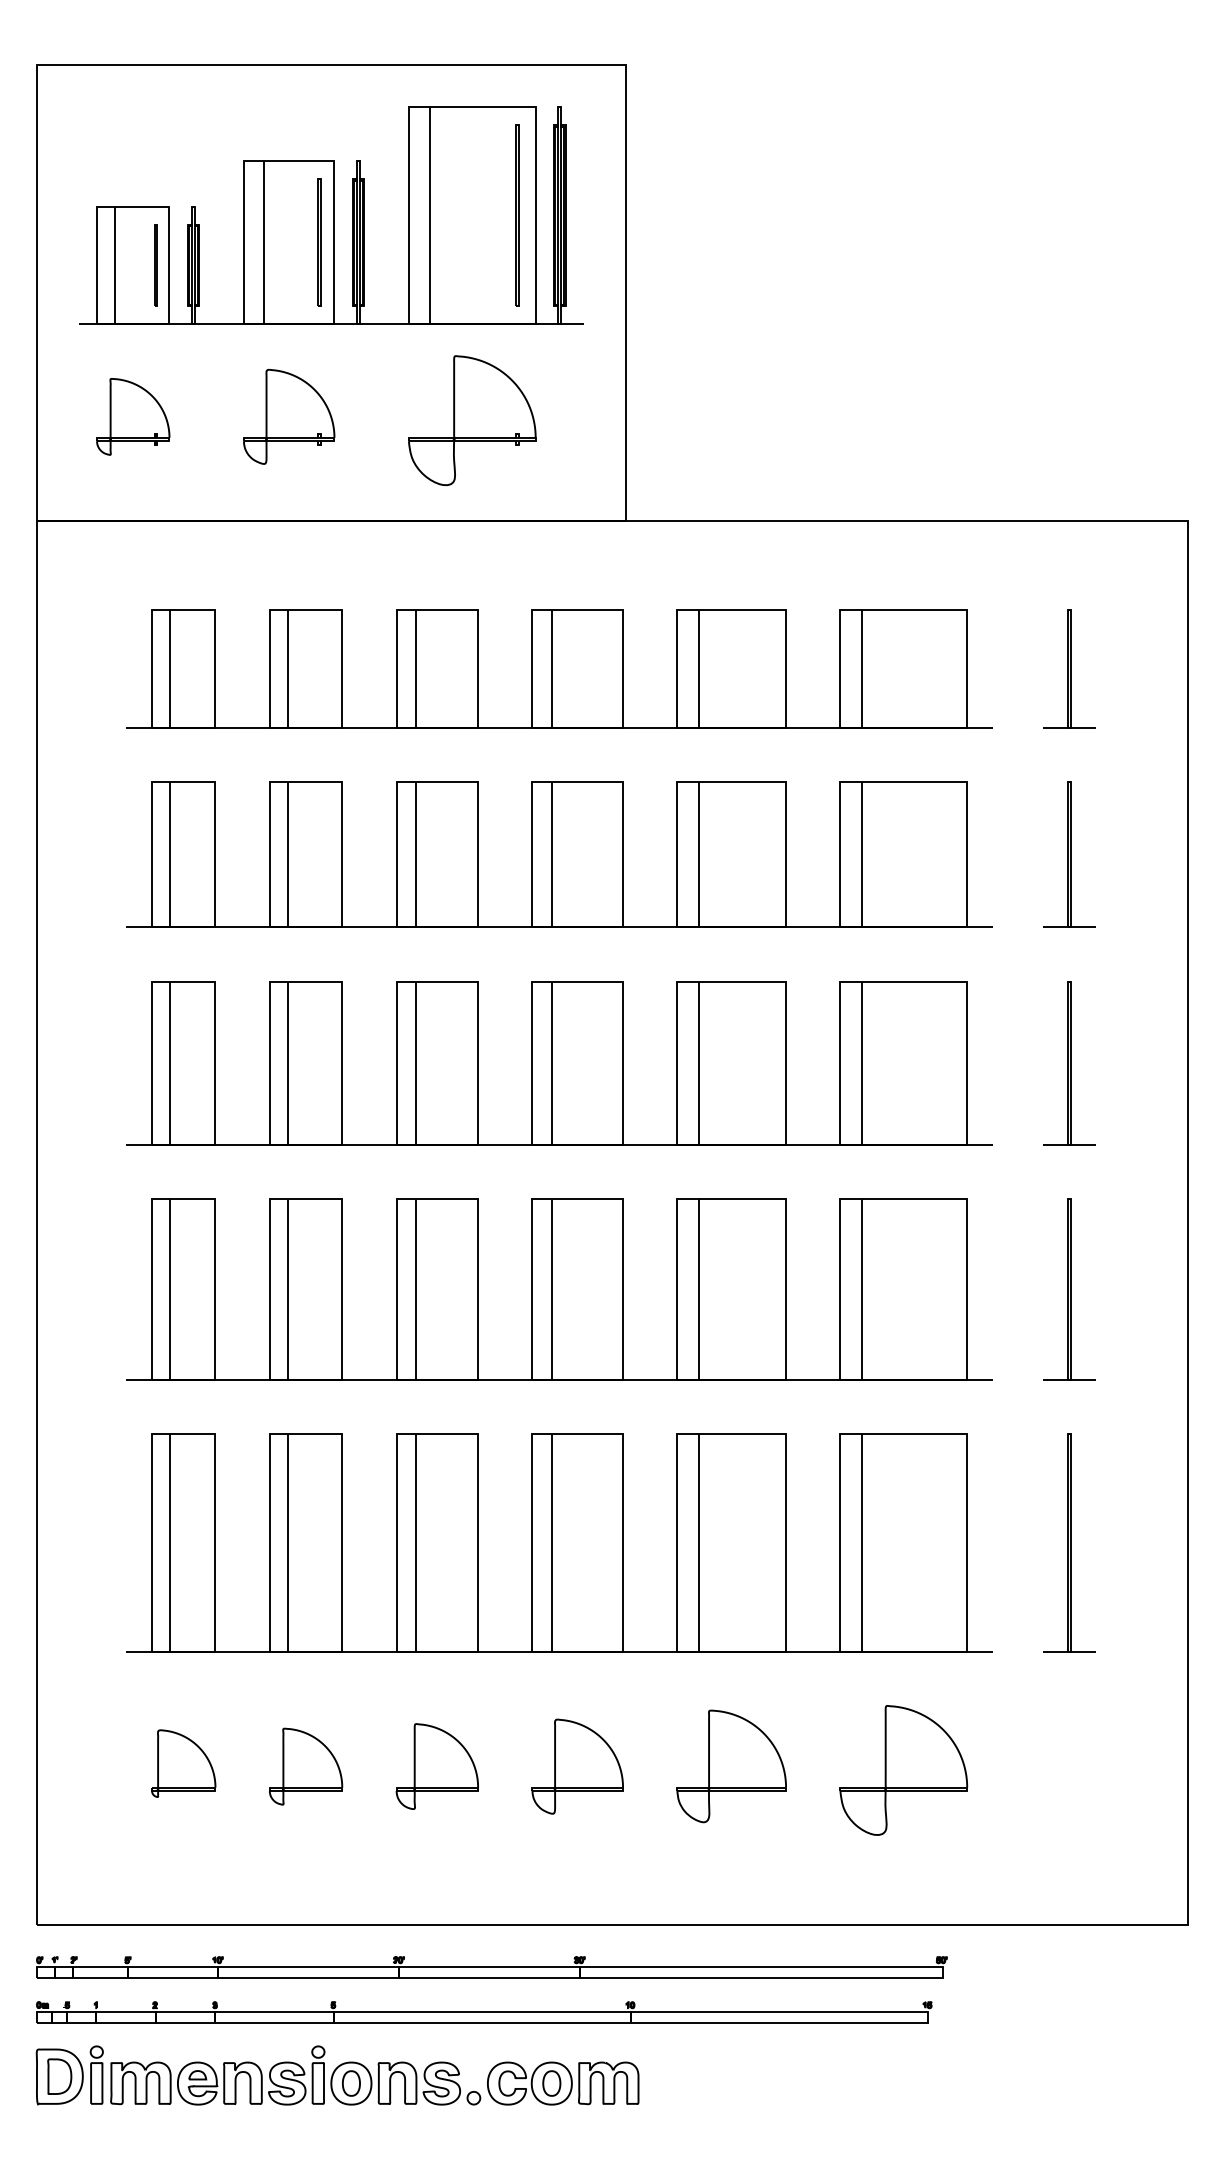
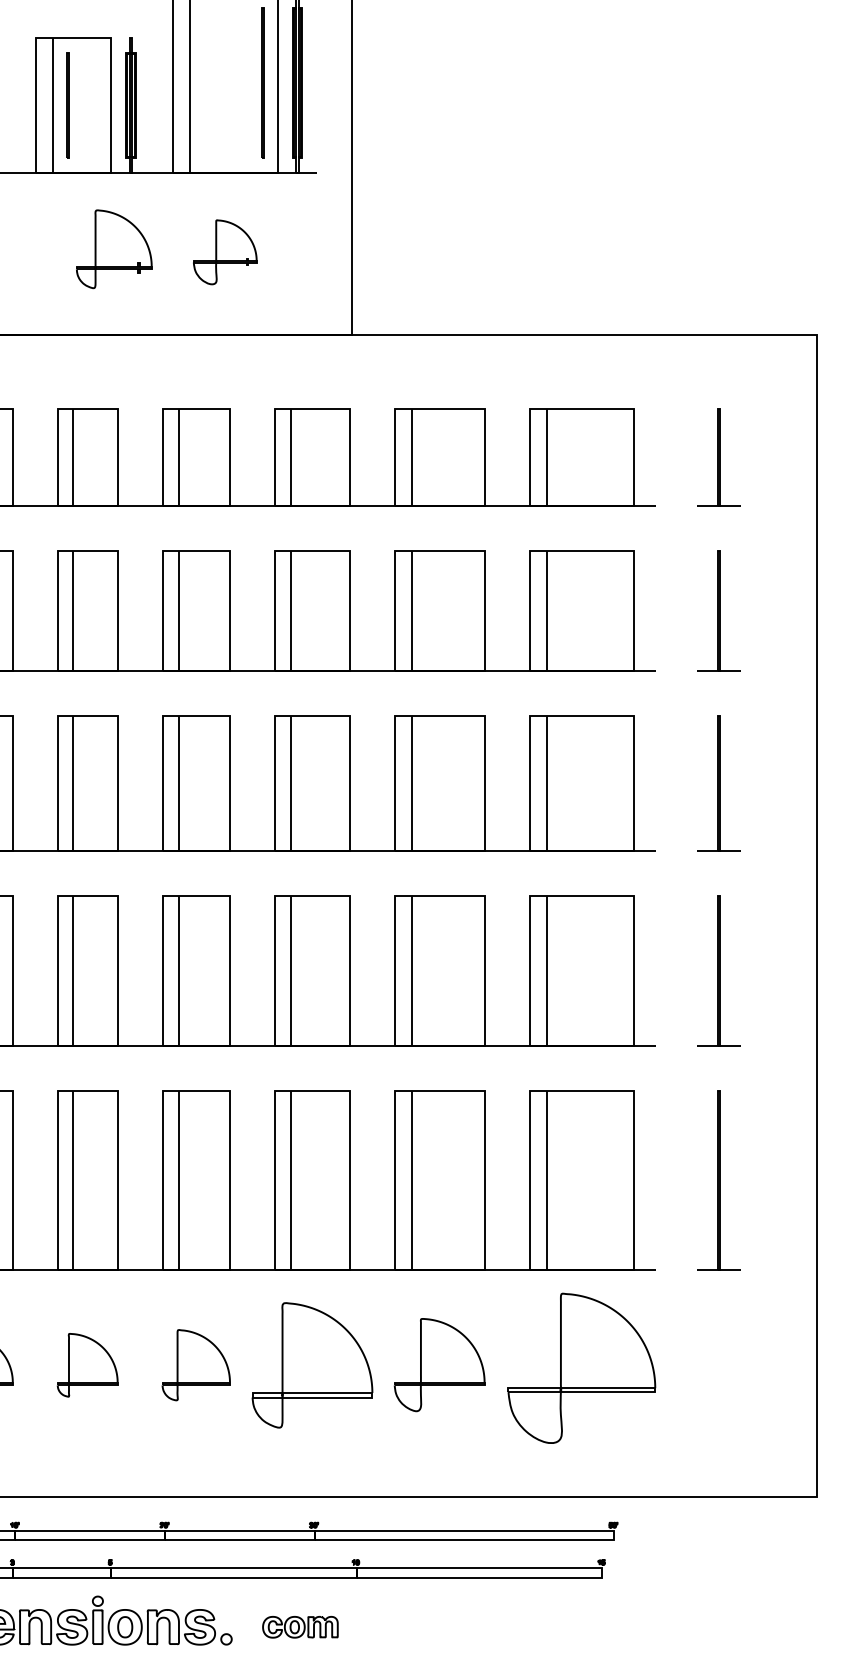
line: (318, 242) -> (67, 105), moved
part: (289, 416) -> (114, 248), moved
part: (472, 420) -> (225, 252), size x0.6
part: (577, 1766) -> (312, 1365), size x1.6
part: (903, 1770) -> (581, 1368), size x1.4
part: (563, 2083) -> (300, 1627), size x0.6

